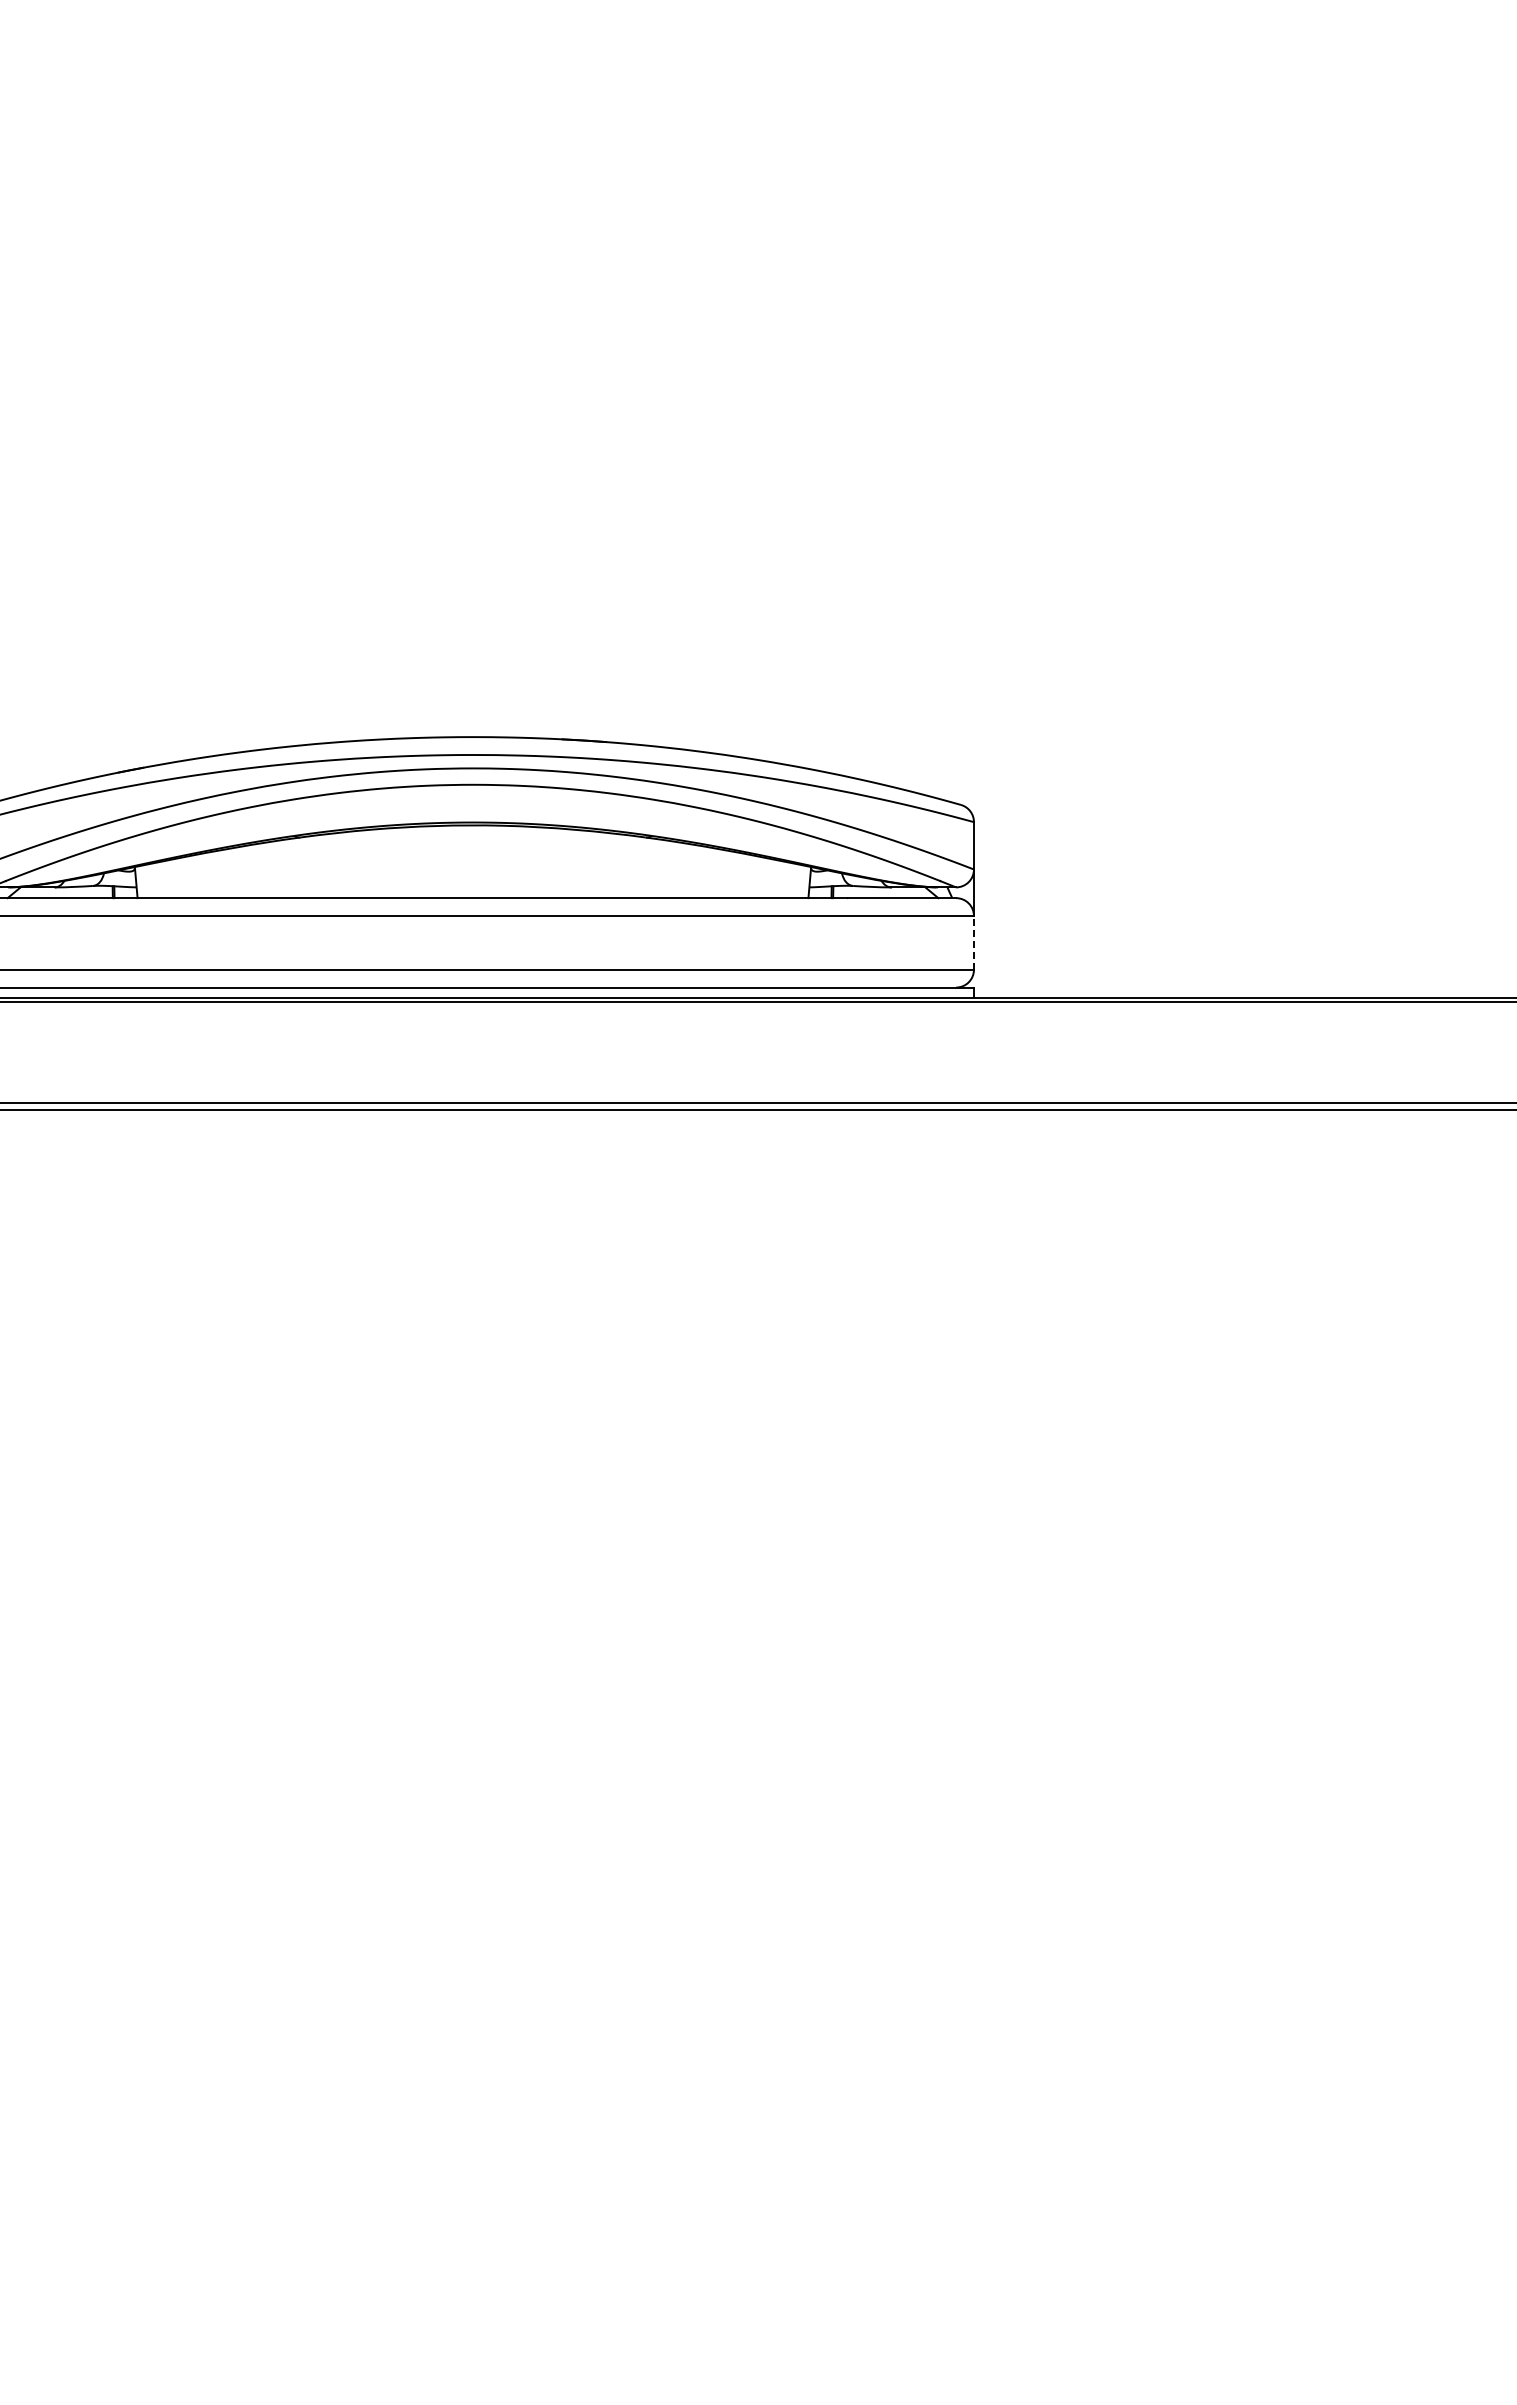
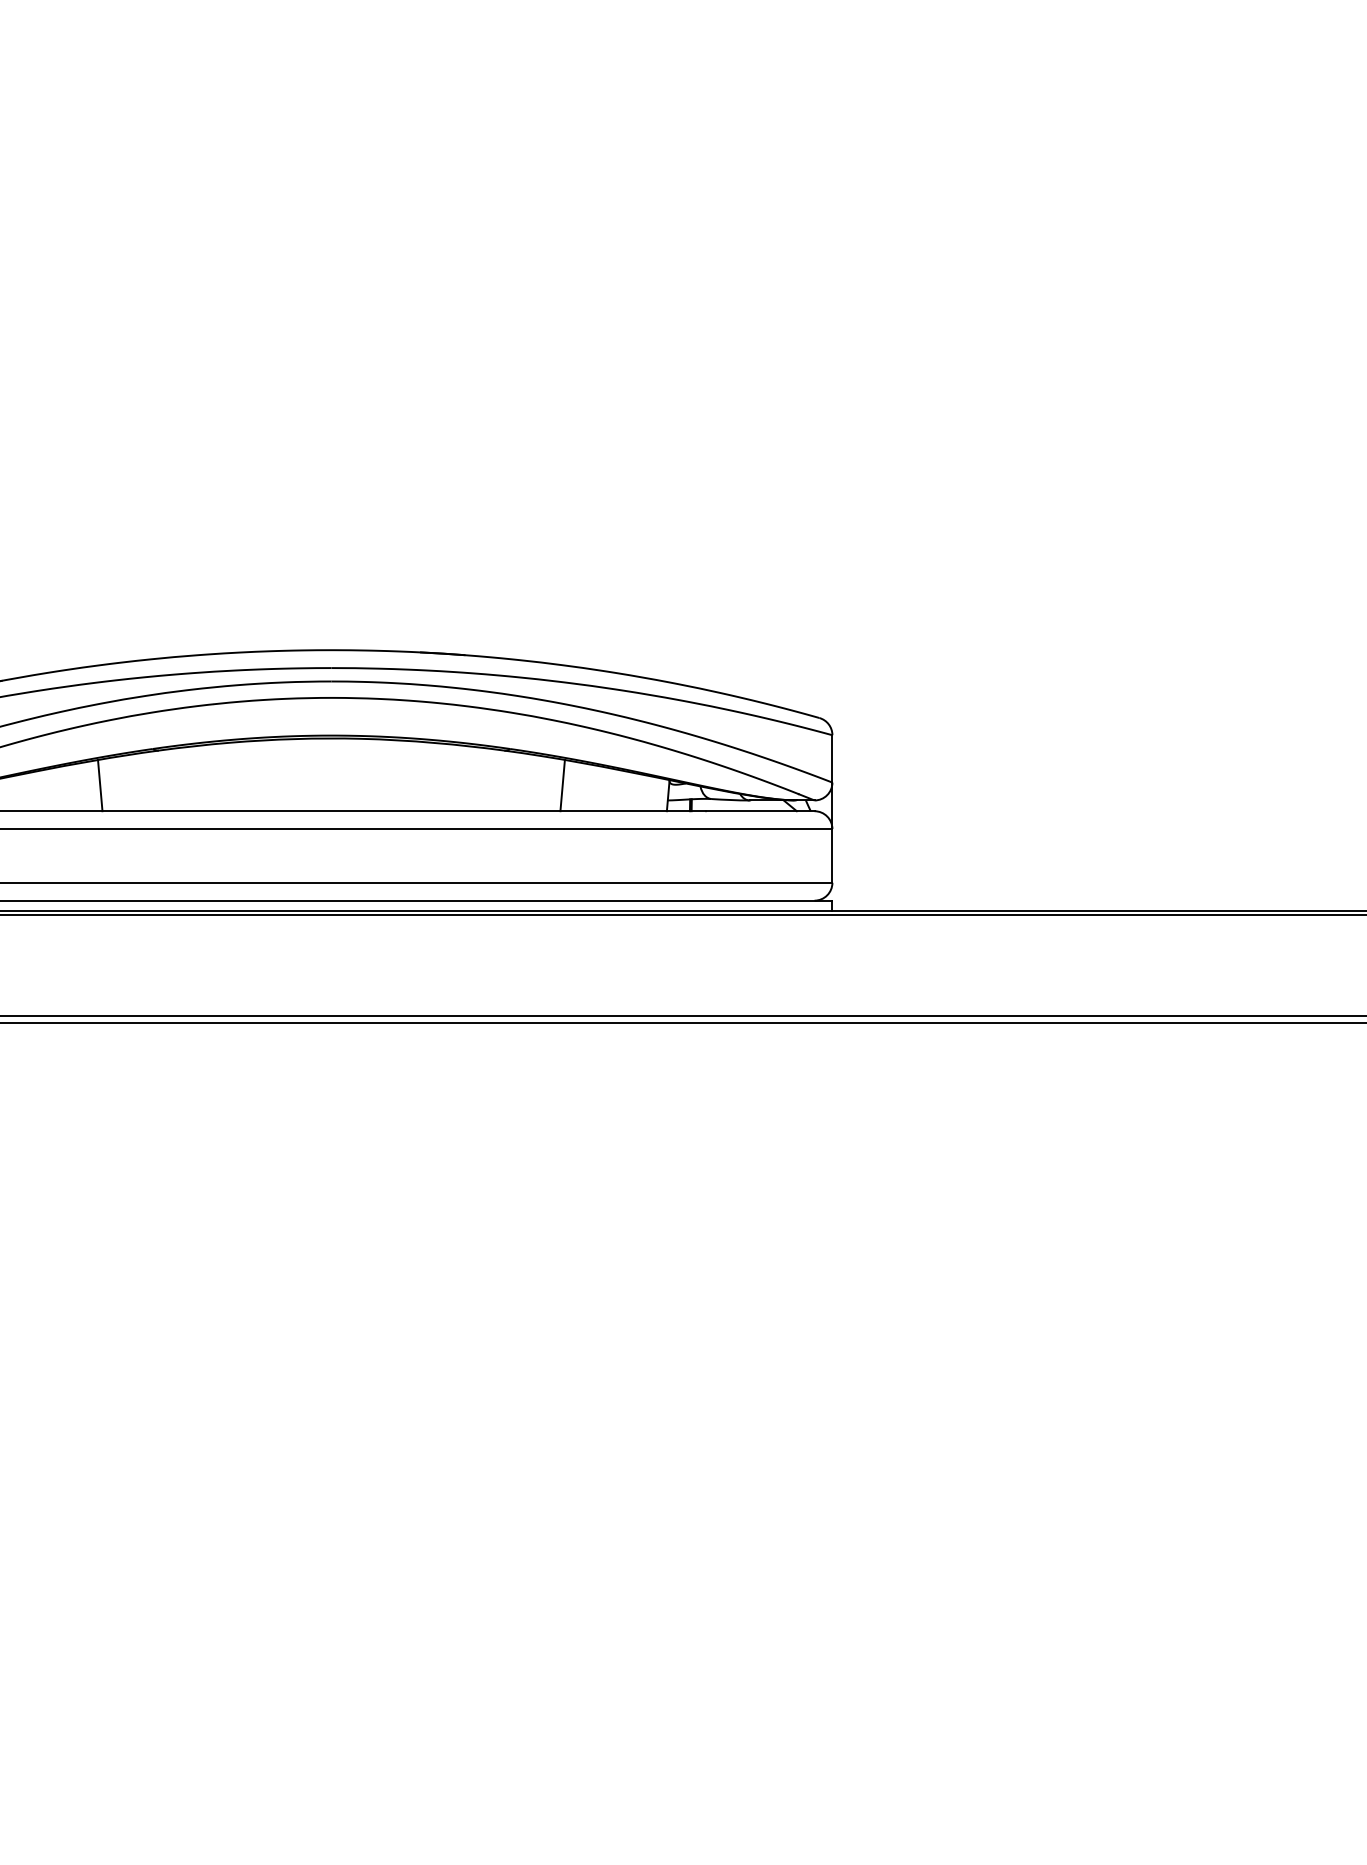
line: (241, 872) -> (99, 785), added
line: (703, 872) -> (561, 785), added
line: (973, 942) -> (831, 855), dashed -> solid

